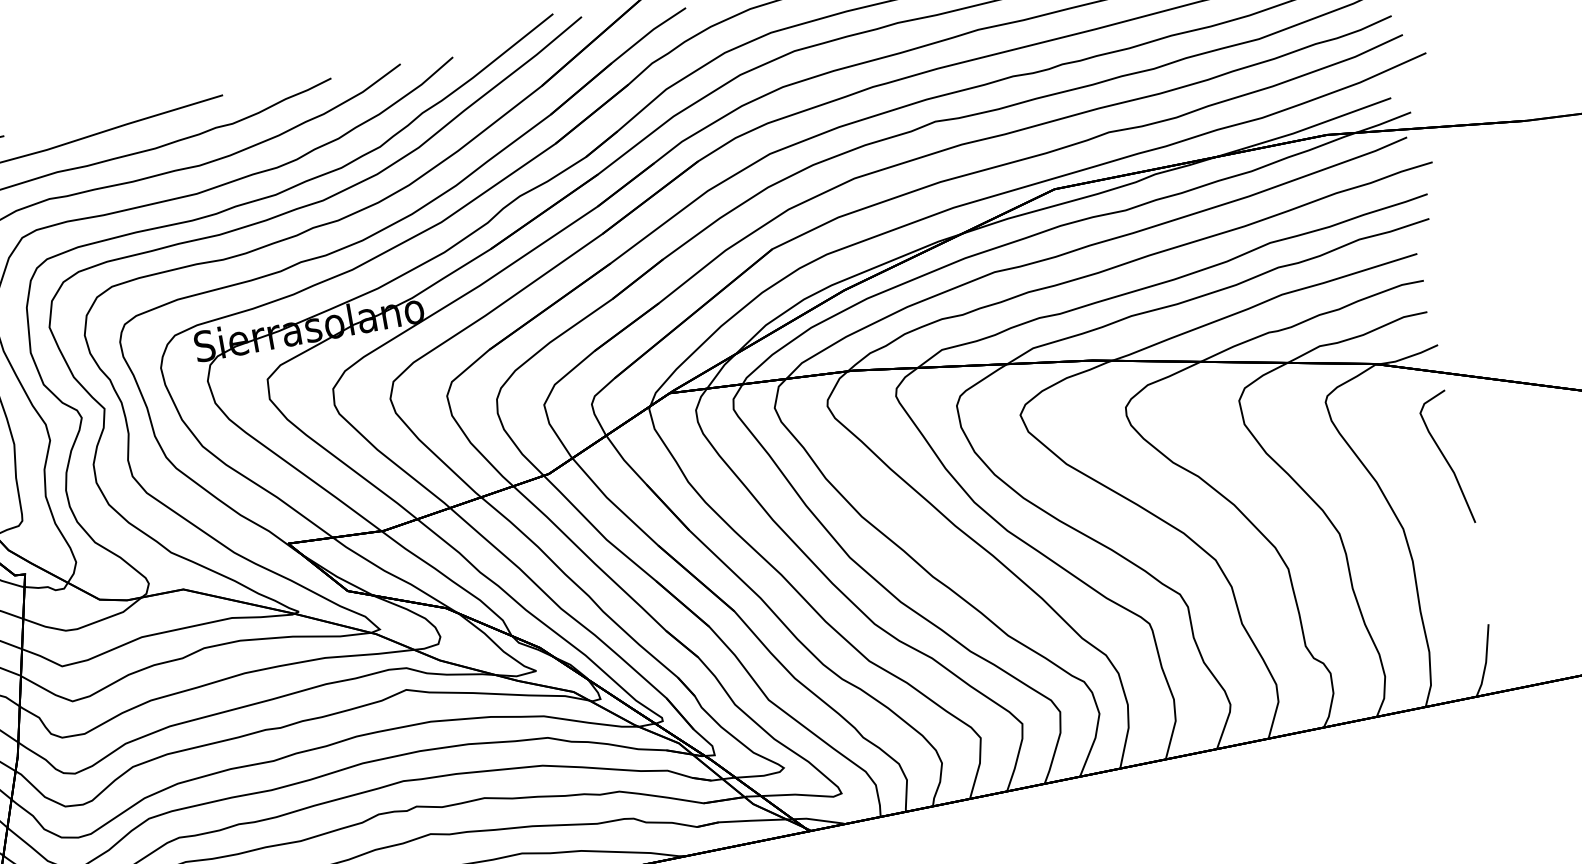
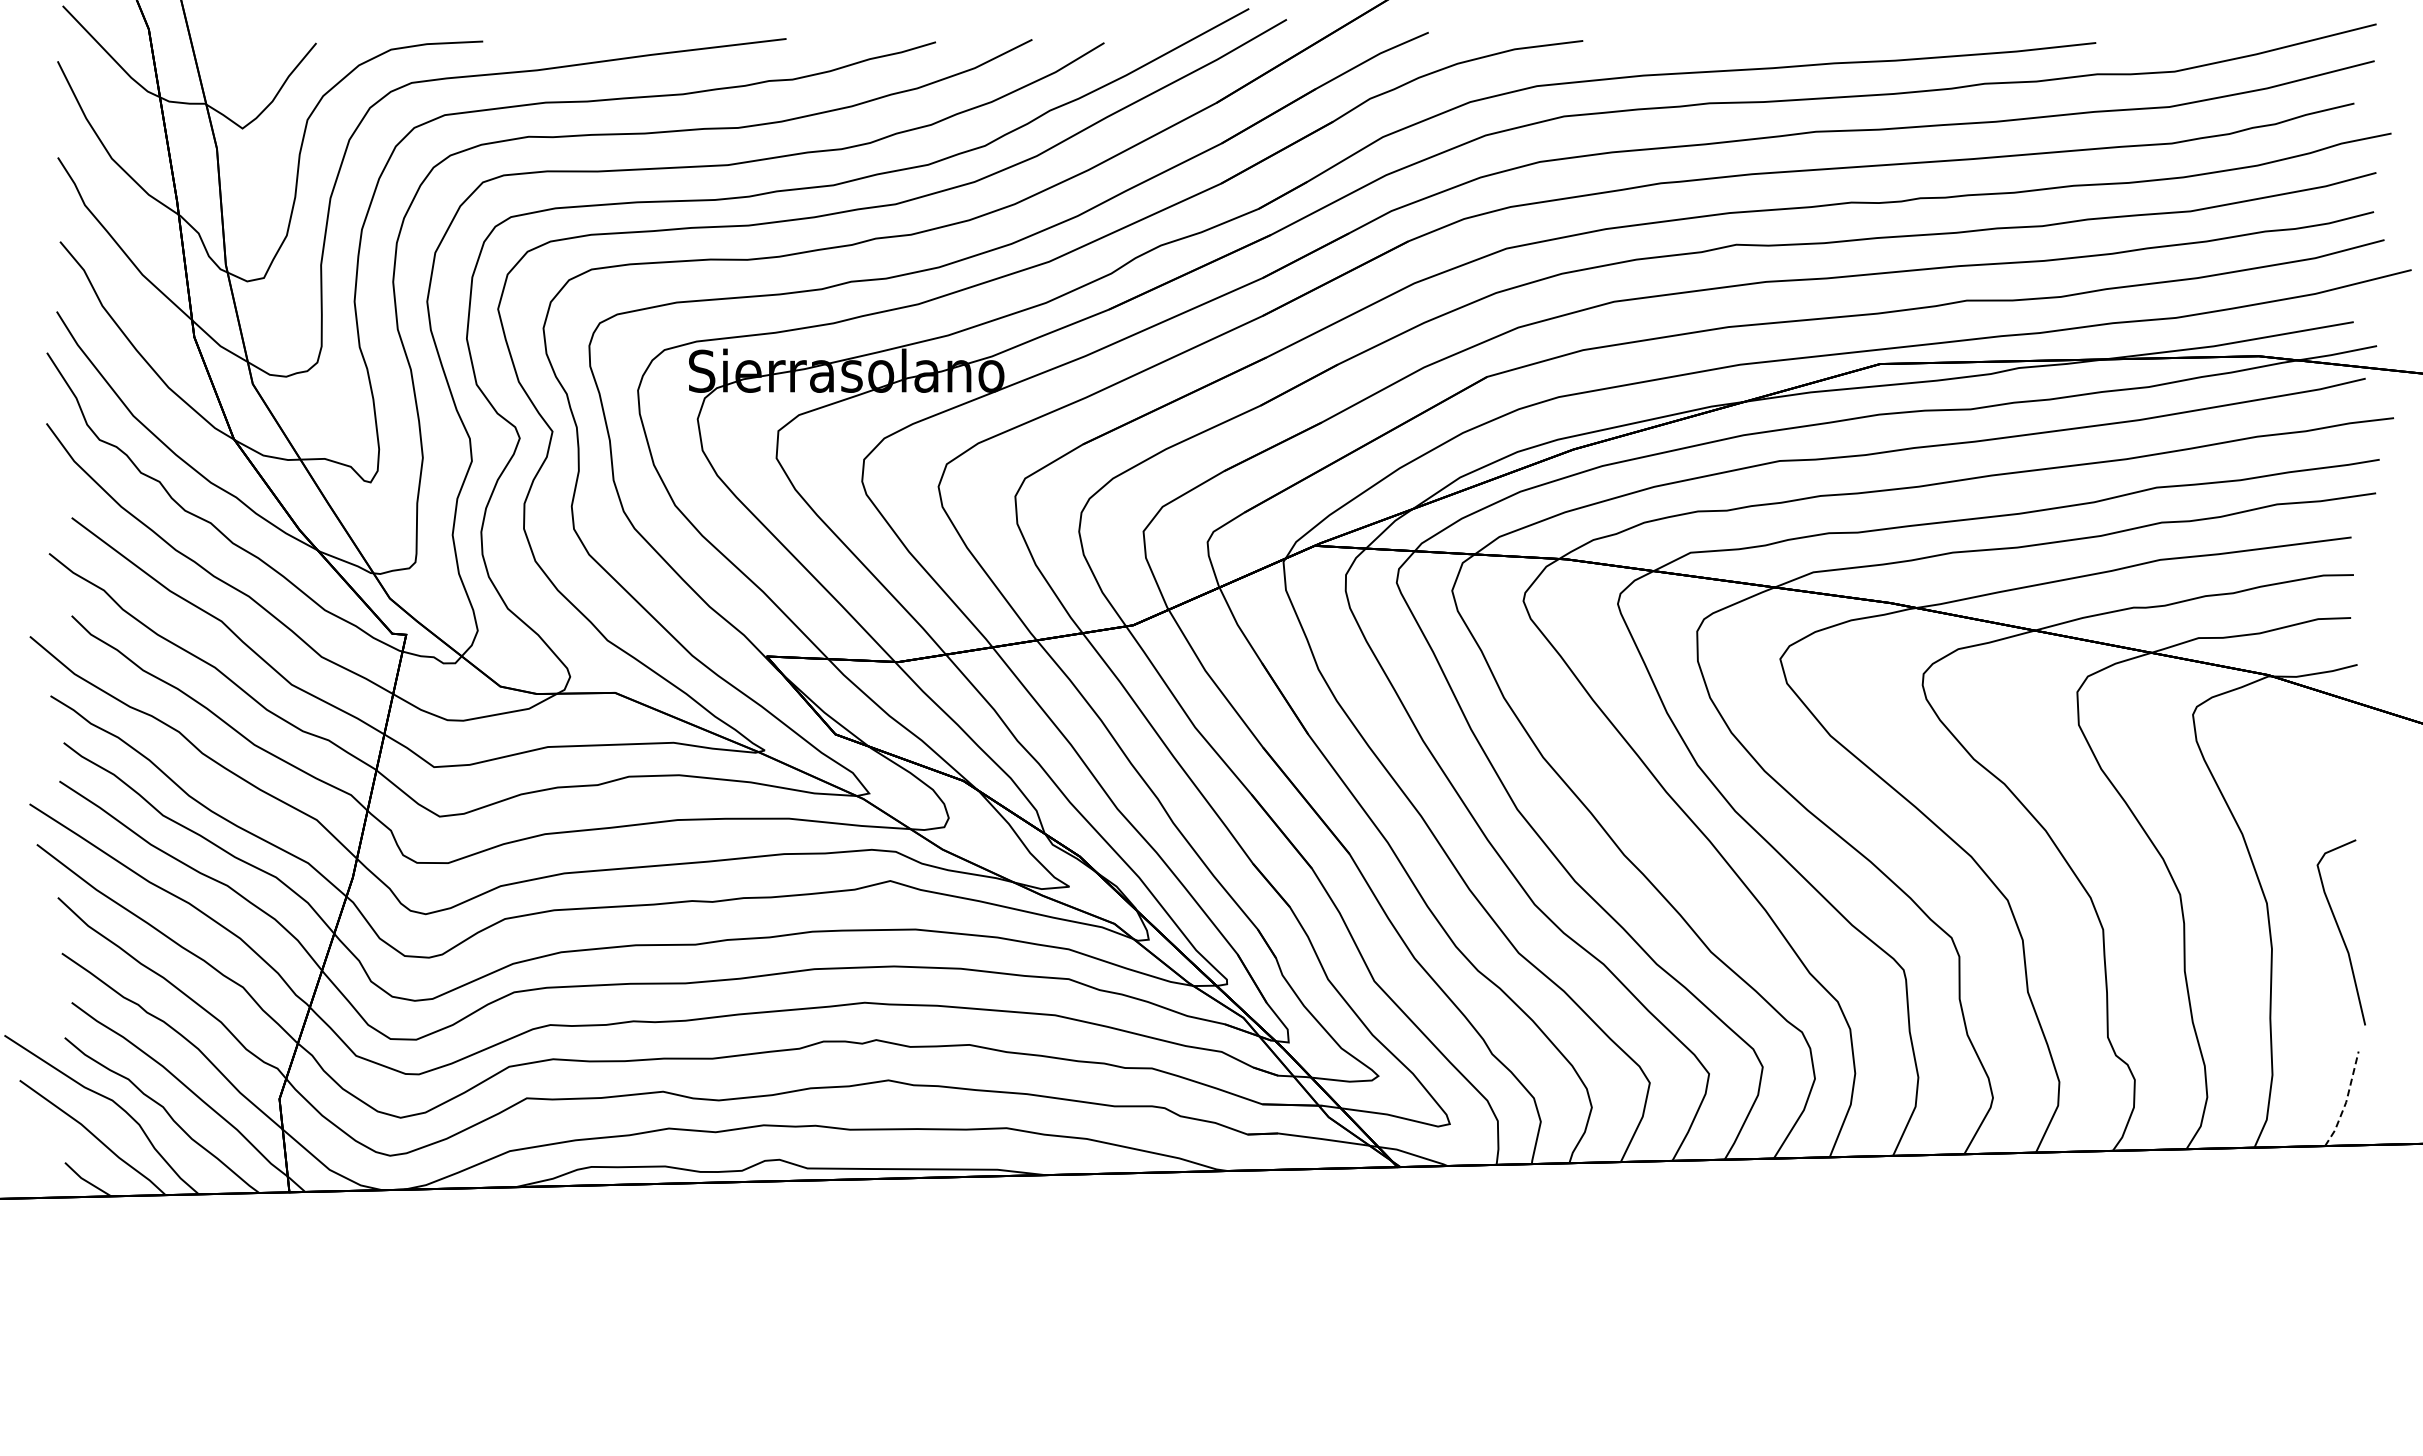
curve: (1445, 458) -> (2340, 932), moved
line: (1486, 661) -> (2346, 1101), solid -> dashed

